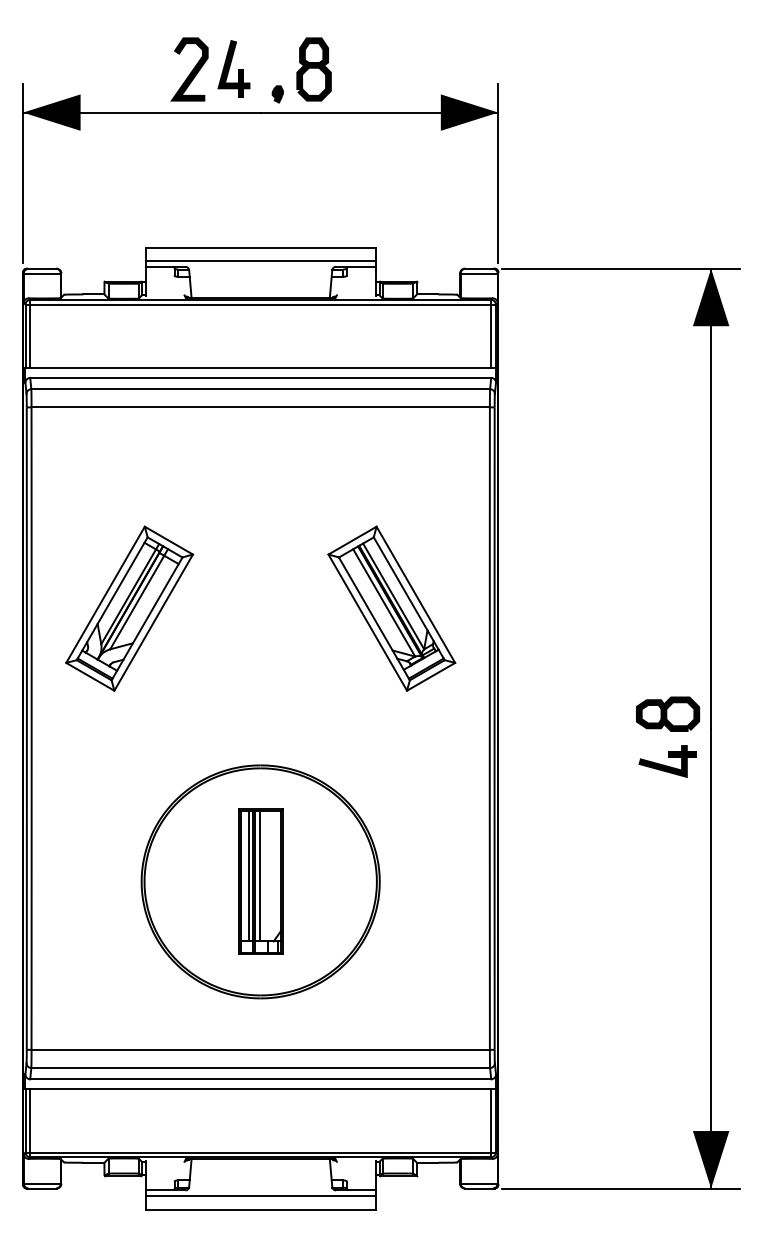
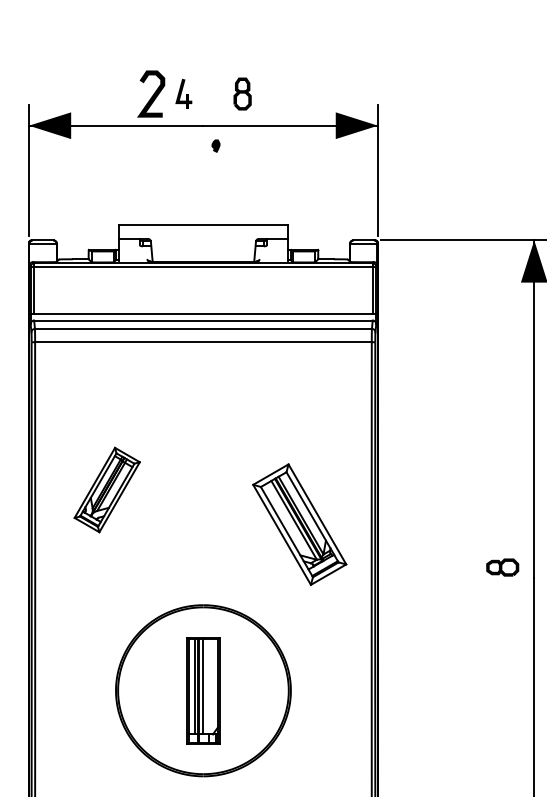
part: (233, 68) -> (183, 93), size x0.7
part: (313, 69) -> (242, 94), size x0.7
part: (277, 94) -> (215, 146), moved
line: (260, 261) -> (203, 235), removed
part: (129, 608) -> (107, 489), size x0.7
part: (391, 608) -> (299, 524), moved
part: (668, 713) -> (502, 567), size x0.7
part: (667, 761) -> (502, 602), removed

